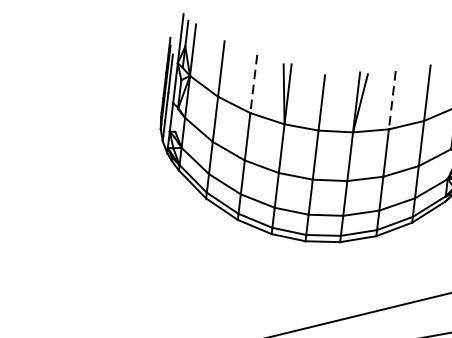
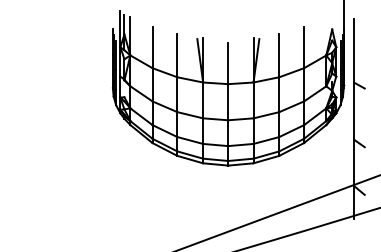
line: (253, 84) -> (177, 56), dashed -> solid
line: (392, 101) -> (279, 56), dashed -> solid

